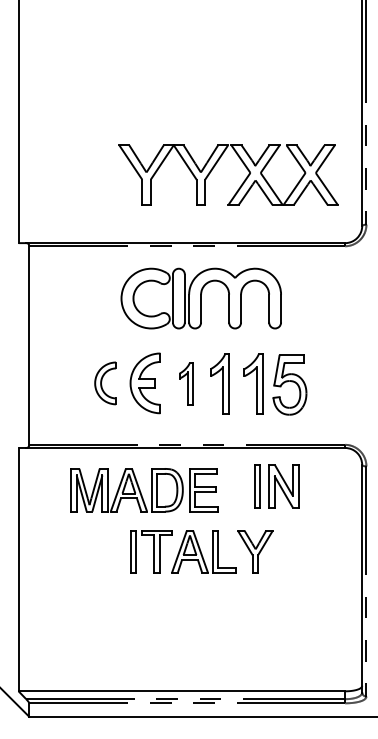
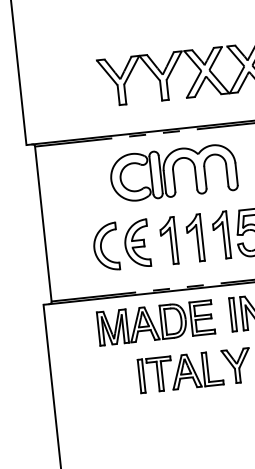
part: (105, 383) -> (105, 247), size x1.43
part: (185, 383) -> (168, 240), size x1.43
part: (144, 490) -> (155, 323), moved

